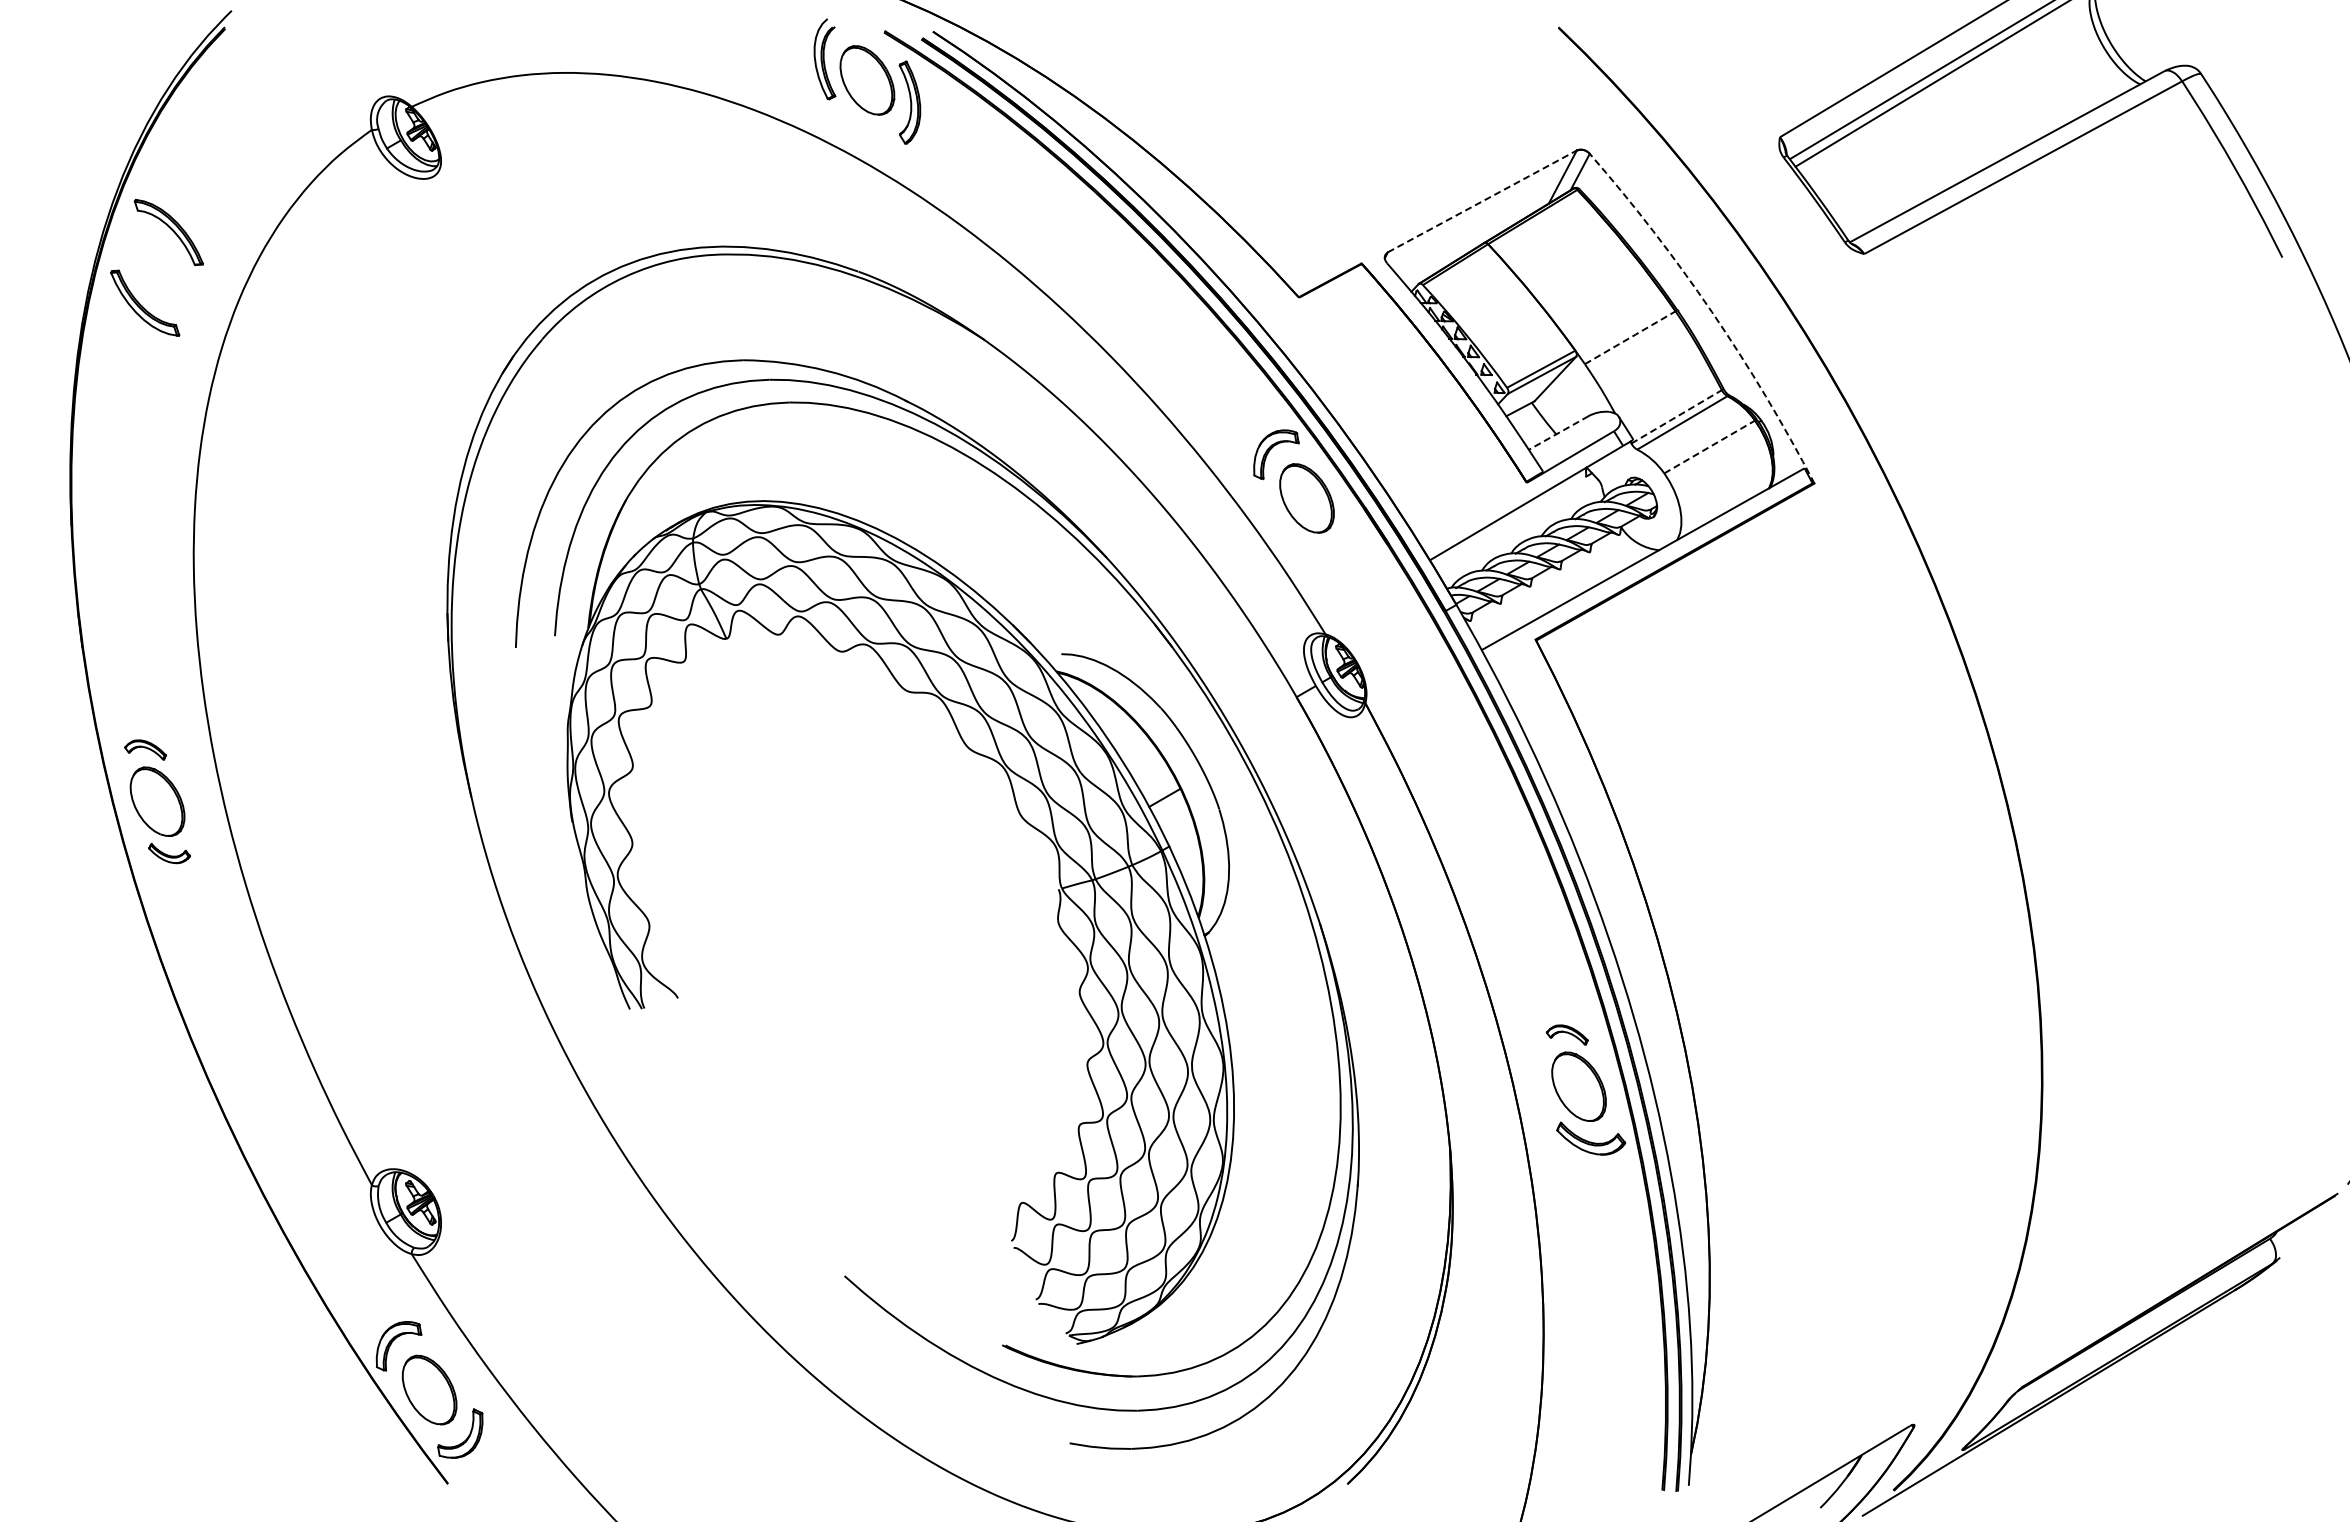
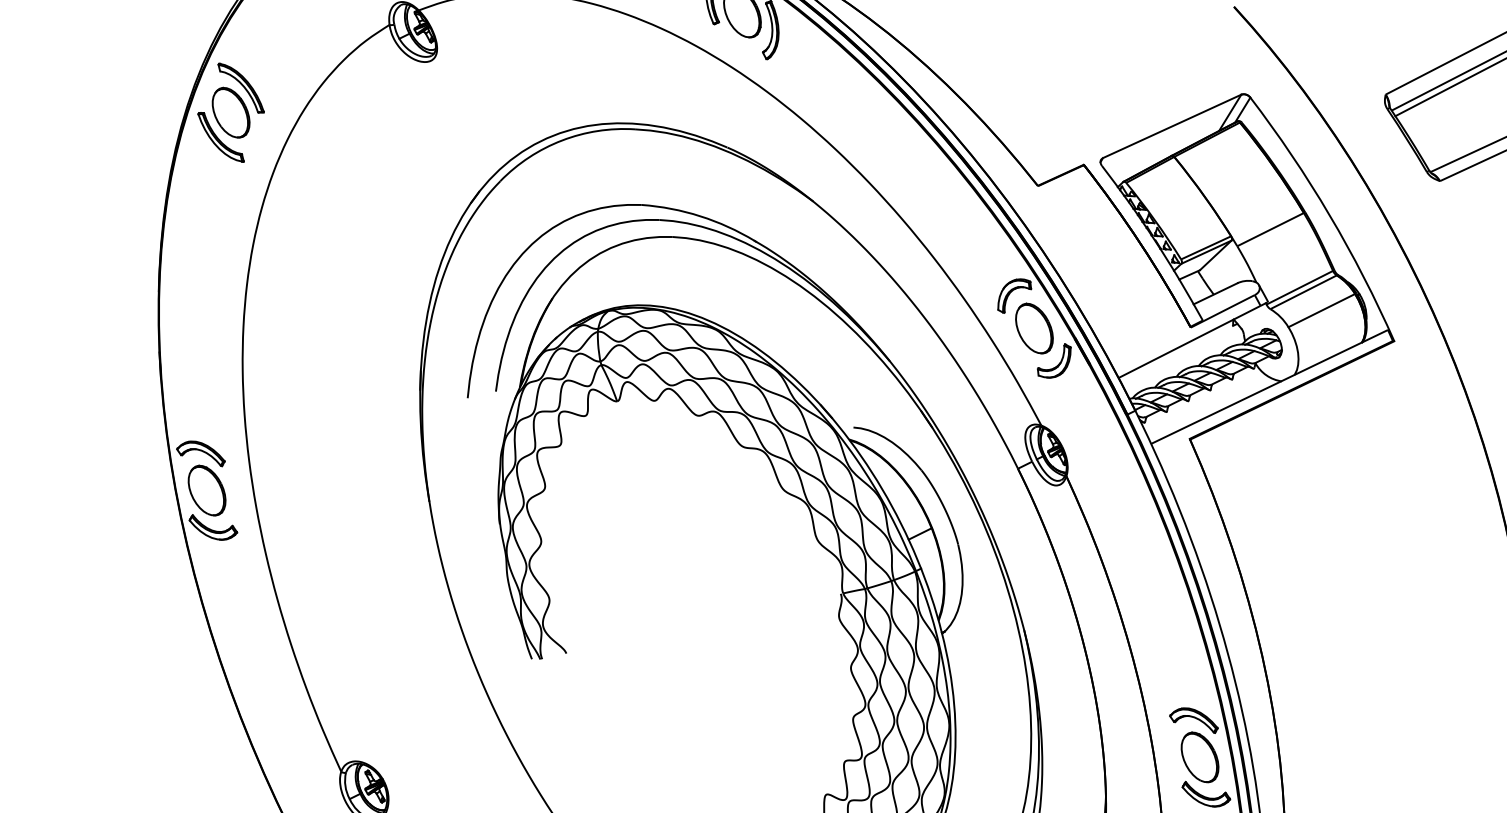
line: (1483, 201) -> (1172, 126), dashed -> solid
part: (156, 267) -> (230, 112), added
arc: (1711, 312) -> (1329, 215), dashed -> solid
line: (1631, 337) -> (1271, 229), dashed -> solid
line: (1677, 416) -> (1300, 287), dashed -> solid
line: (1558, 433) -> (1215, 294), dashed -> solid
line: (1710, 446) -> (1322, 310), dashed -> solid
part: (1344, 545) -> (1058, 363), added
part: (145, 749) -> (200, 453), size x1.67
part: (169, 853) -> (213, 527), size x1.67
part: (1567, 1034) -> (1194, 719), size x1.67

